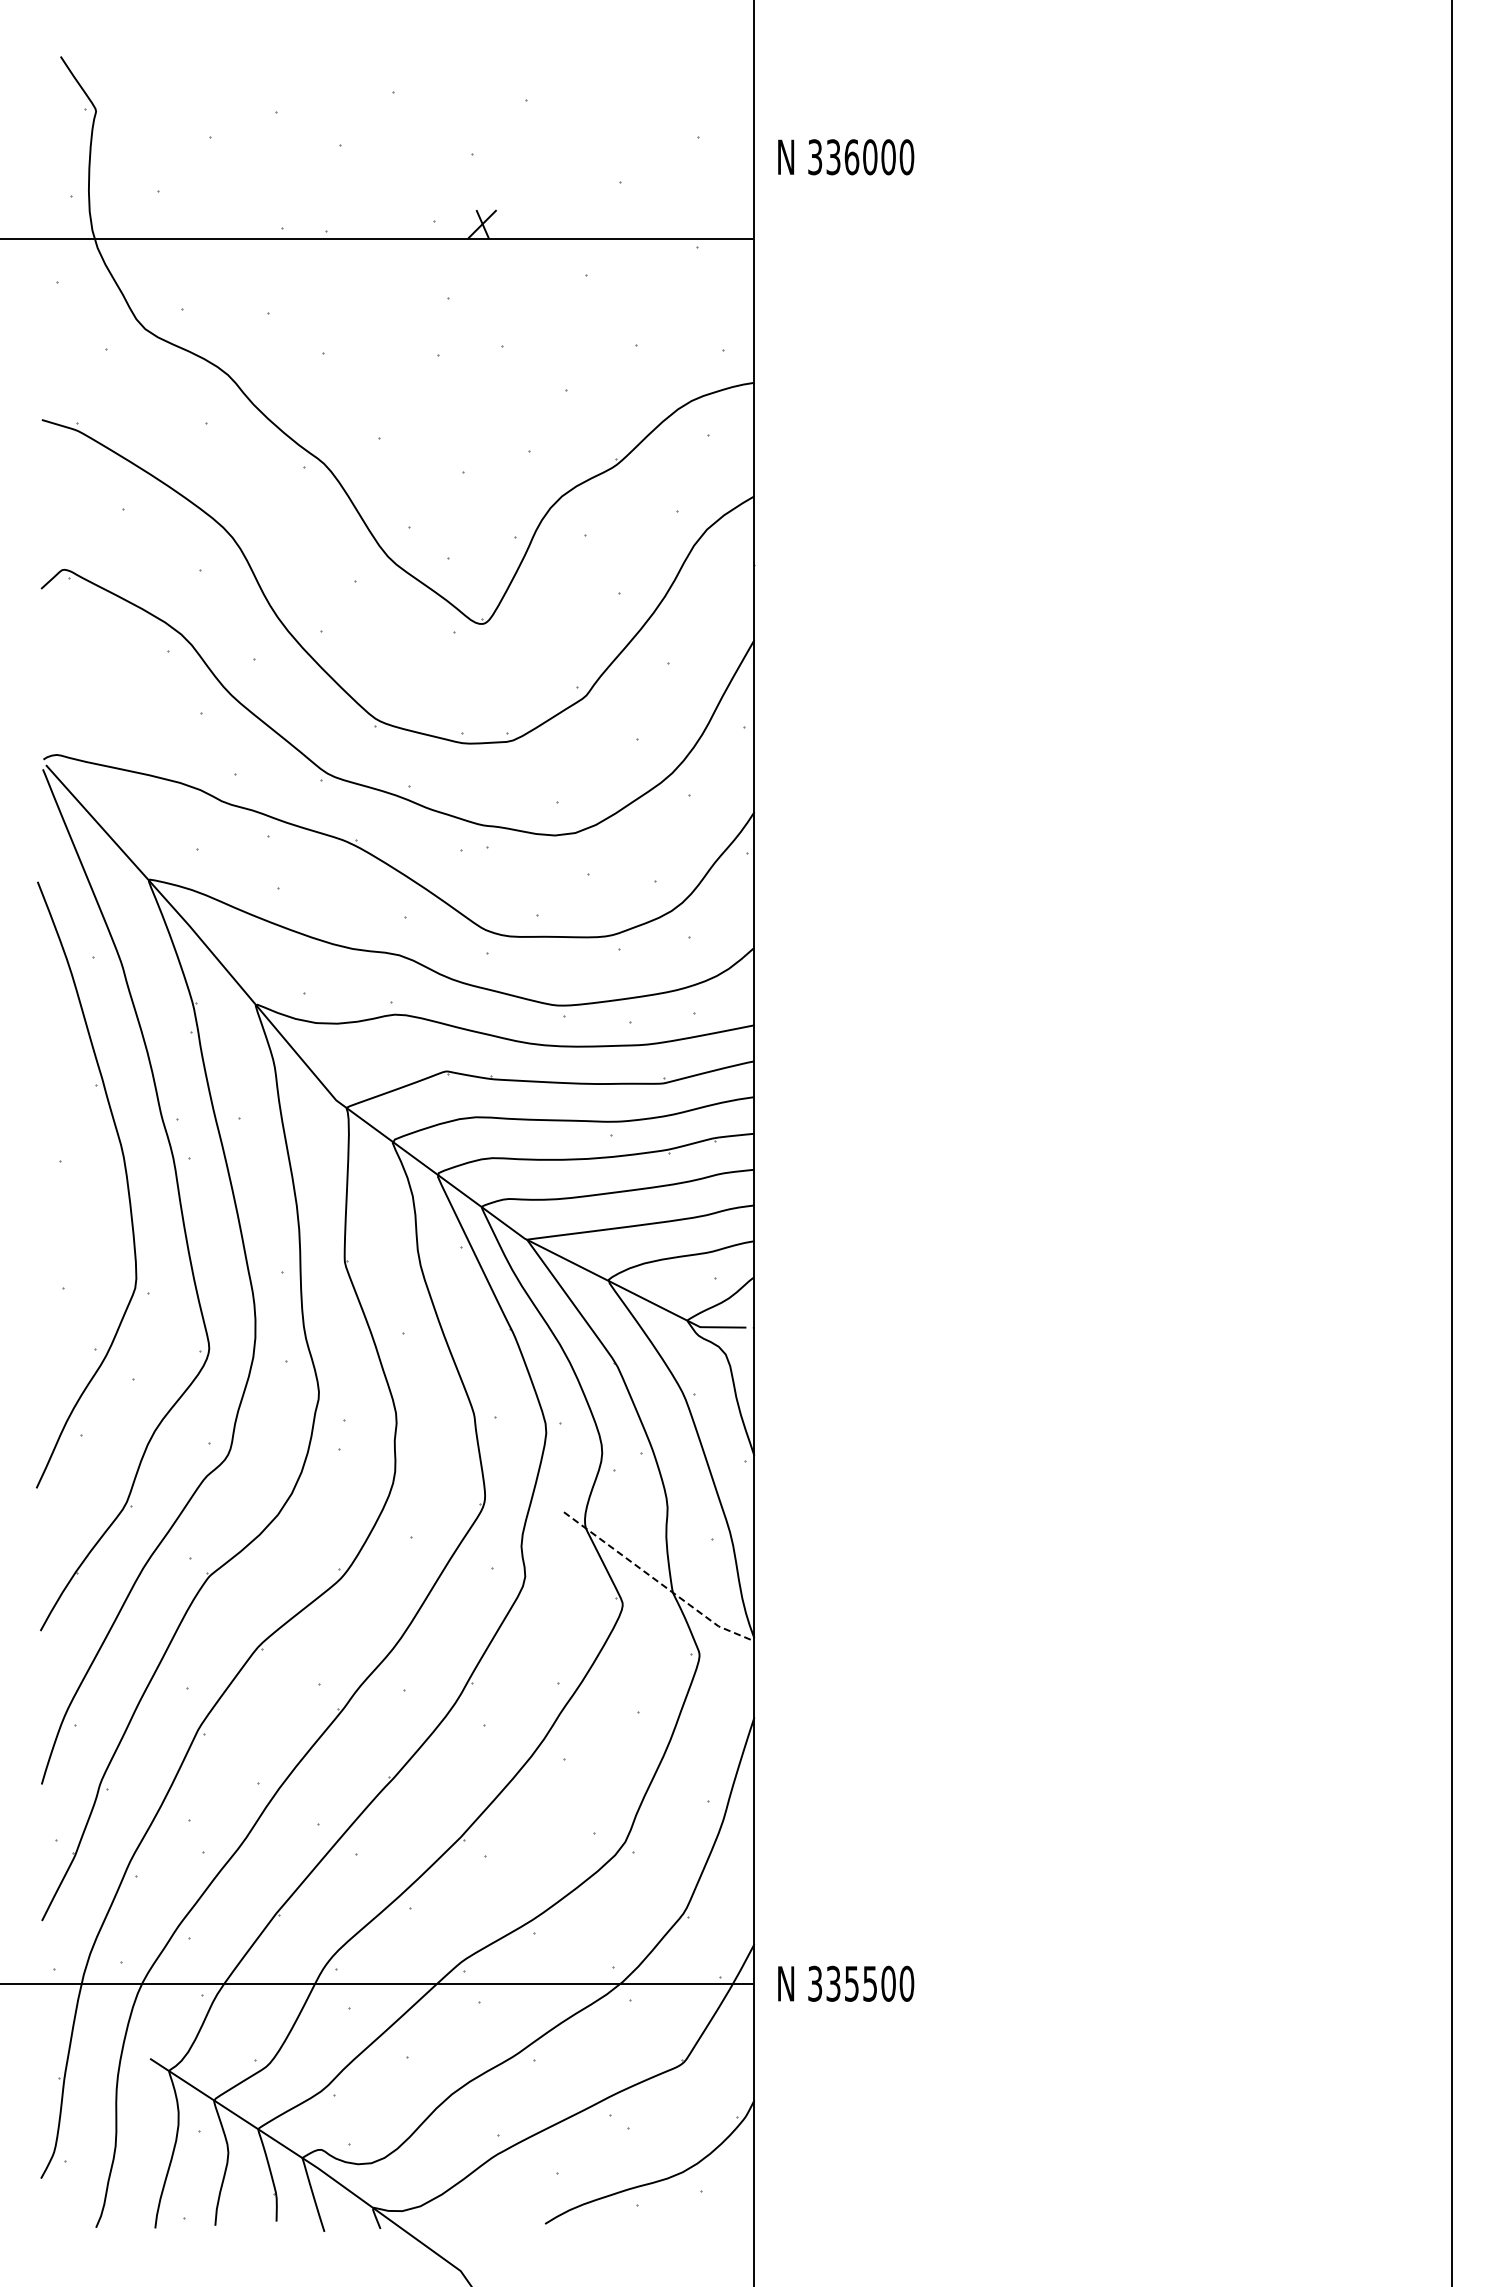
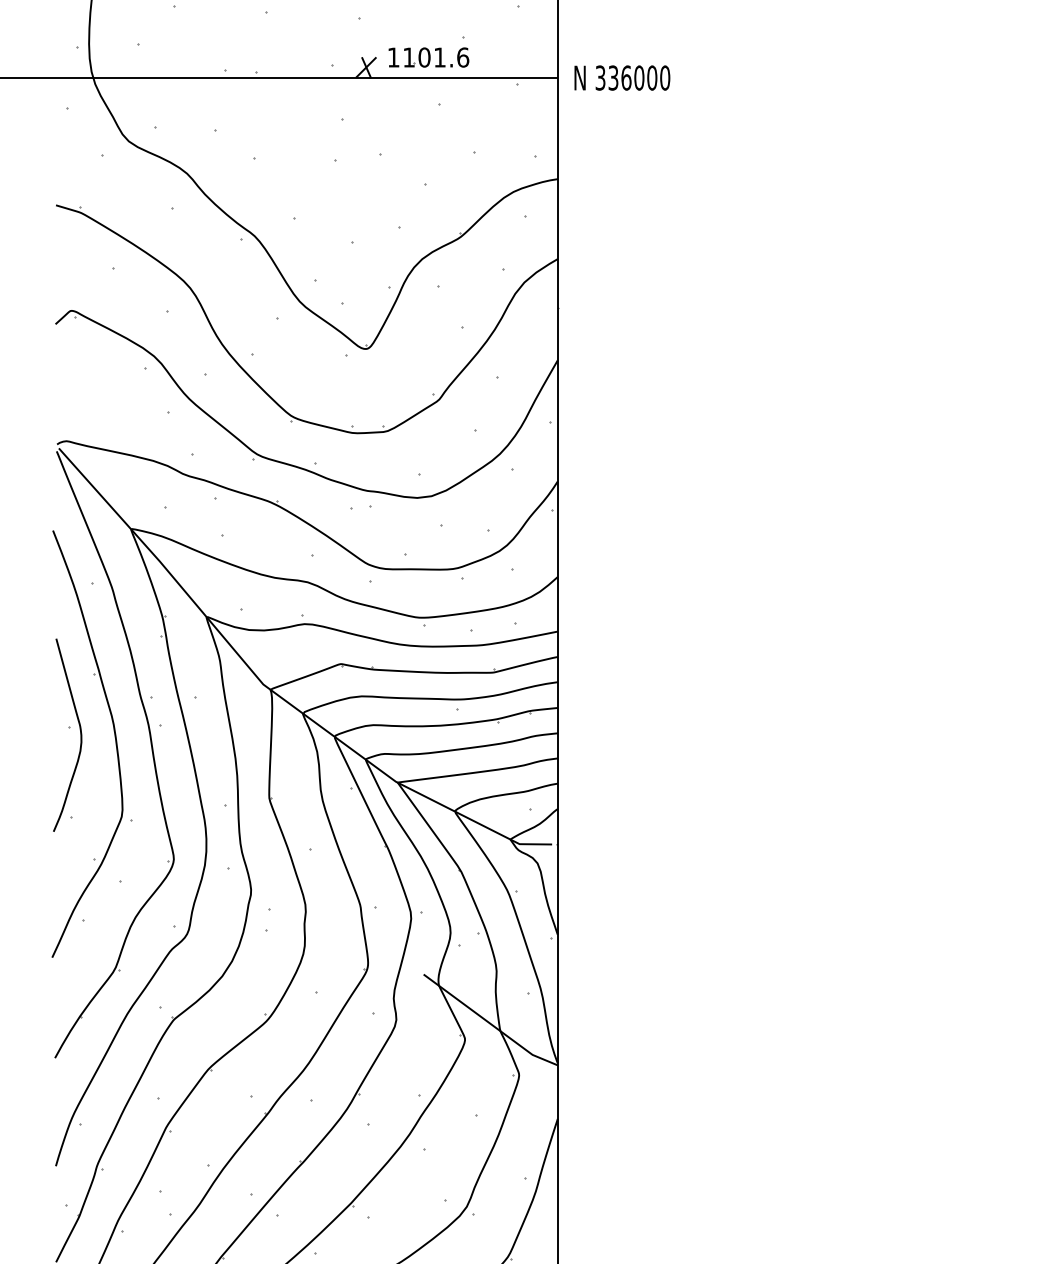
text: (846, 157) -> (622, 78), moved
part: (571, 209) -> (428, 57), added
curve: (76, 1171) -> (80, 734), added
line: (657, 1581) -> (489, 1023), dashed -> solid

